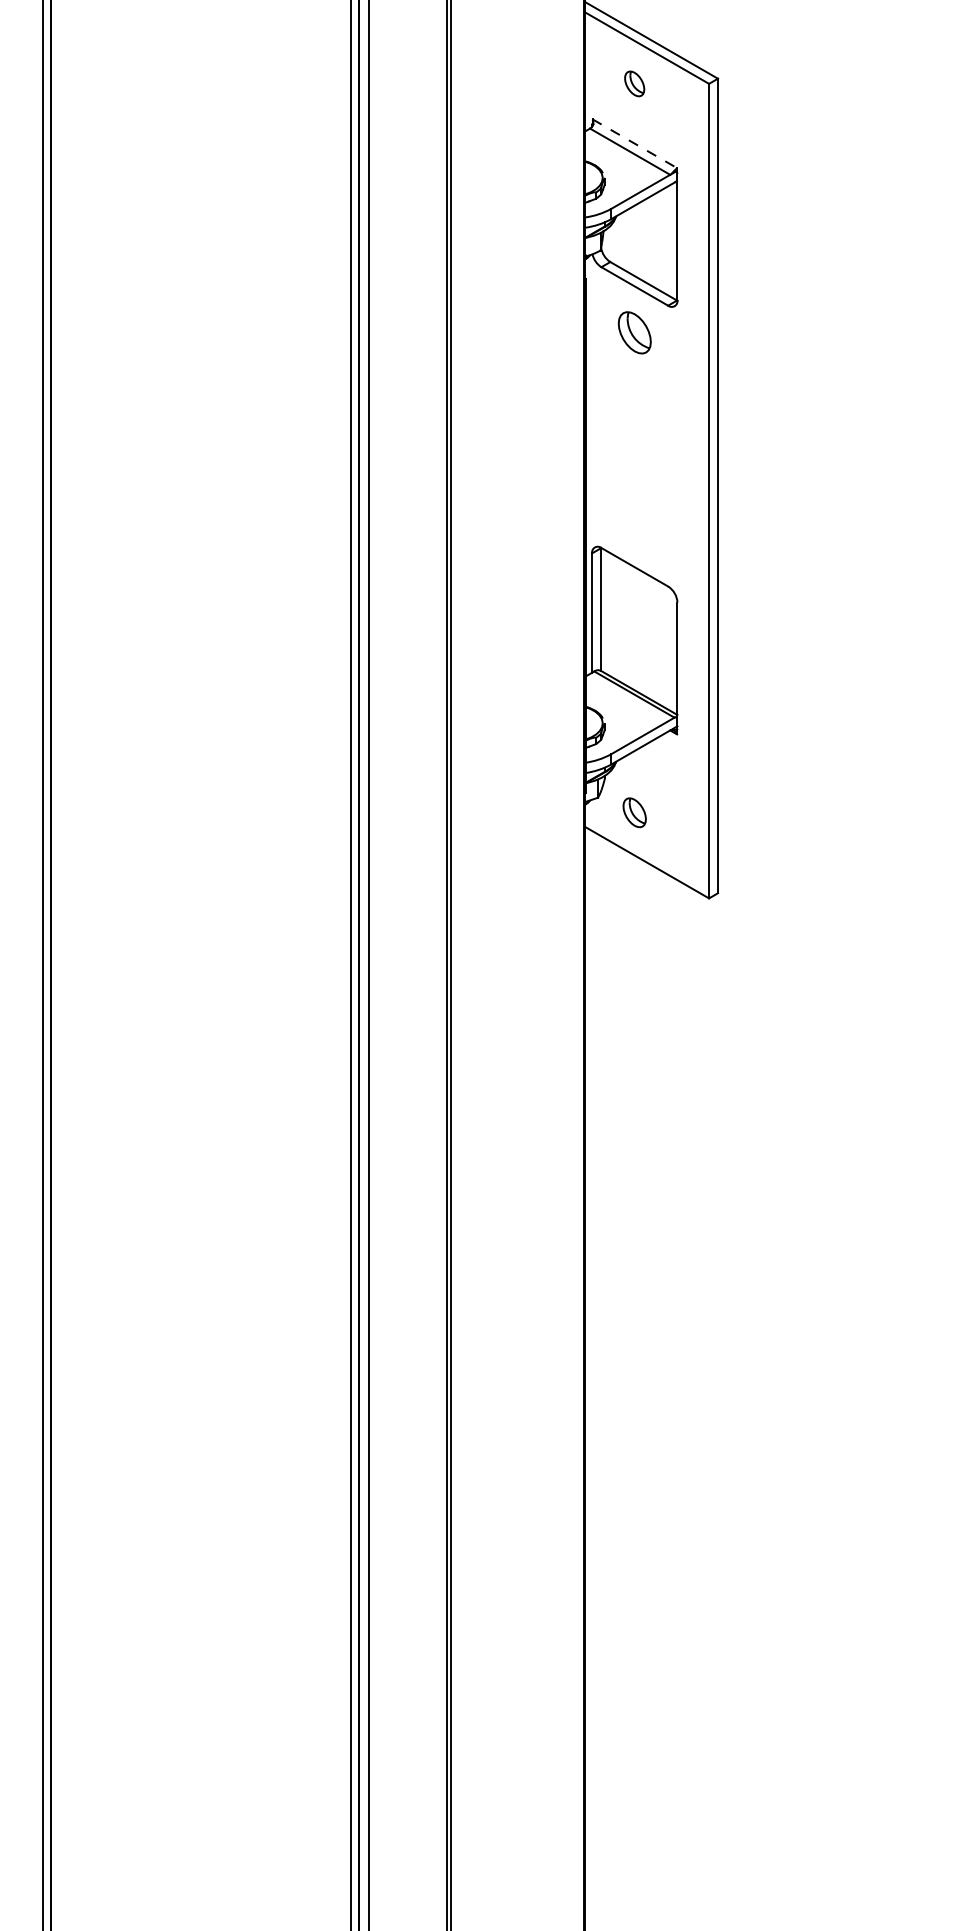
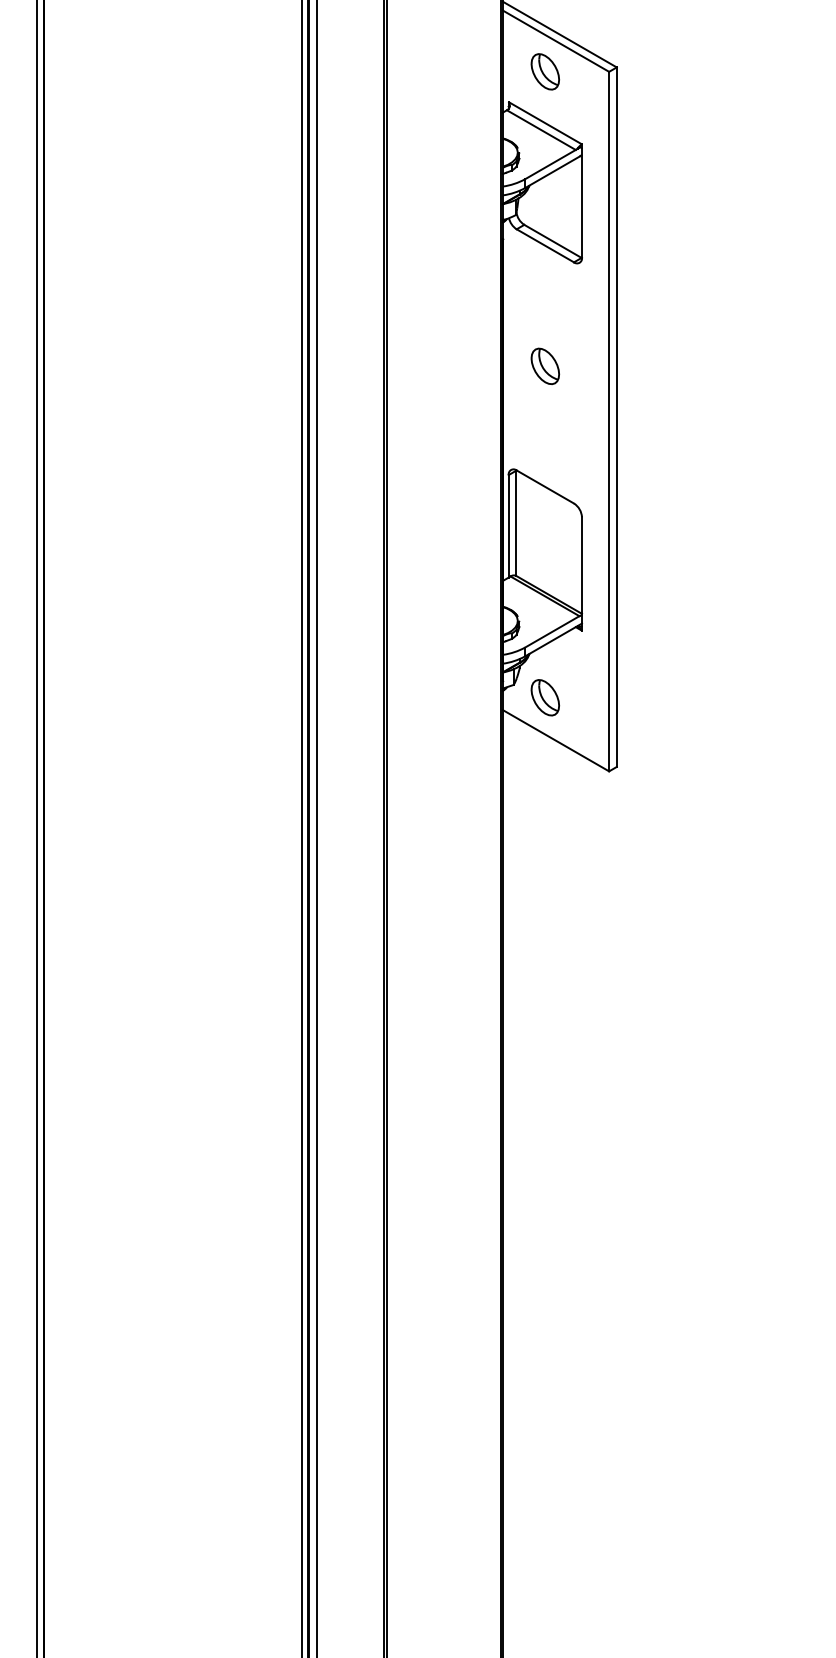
part: (634, 83) -> (545, 71), size x1.67
line: (634, 143) -> (545, 123), dashed -> solid
part: (634, 332) -> (545, 366), moved
part: (634, 812) -> (545, 697), size x1.43

